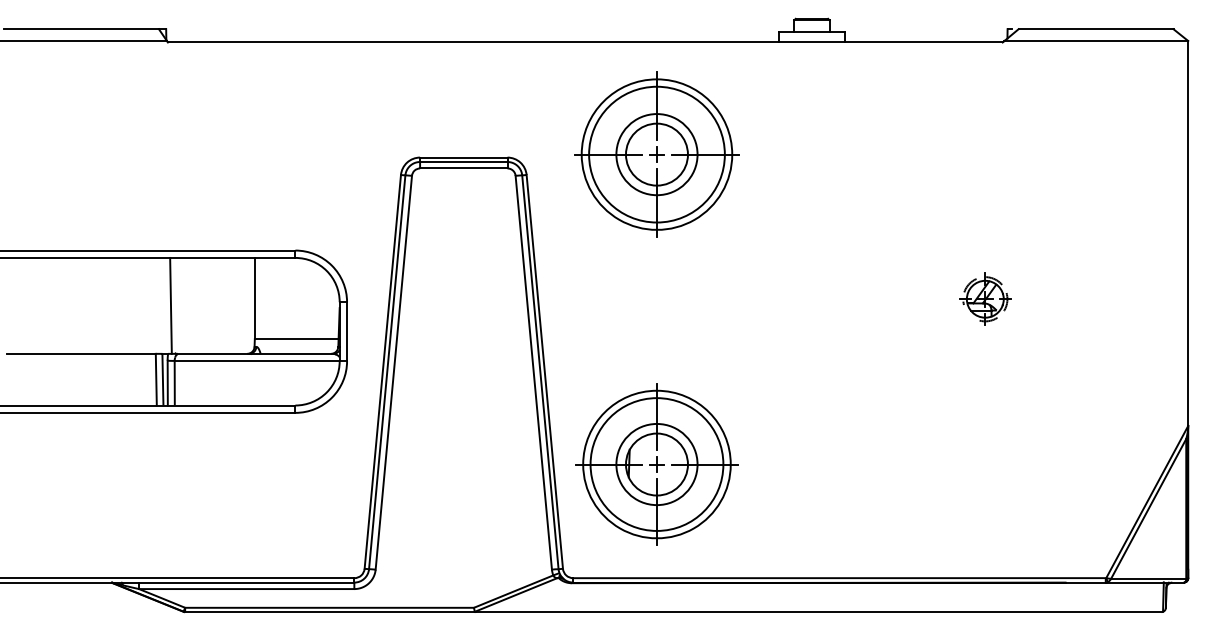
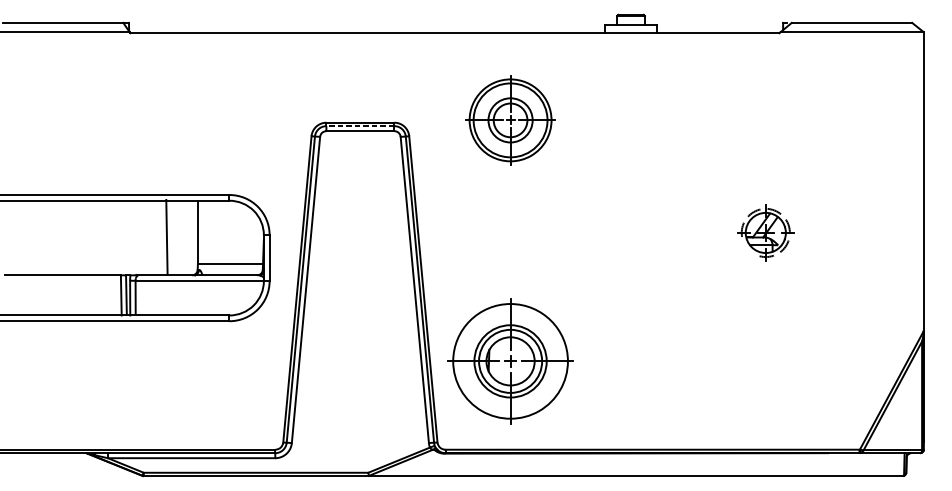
part: (656, 154) -> (510, 120), size x0.7
line: (463, 162) -> (360, 126), solid -> dashed
part: (985, 298) -> (766, 232), size x1.4
line: (170, 305) -> (166, 236), moved
circle: (656, 464) -> (510, 361), size x0.7

